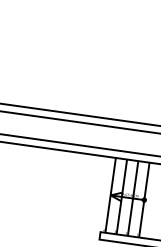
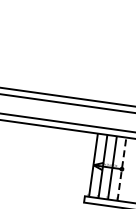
line: (143, 200) -> (121, 169), solid -> dashed

